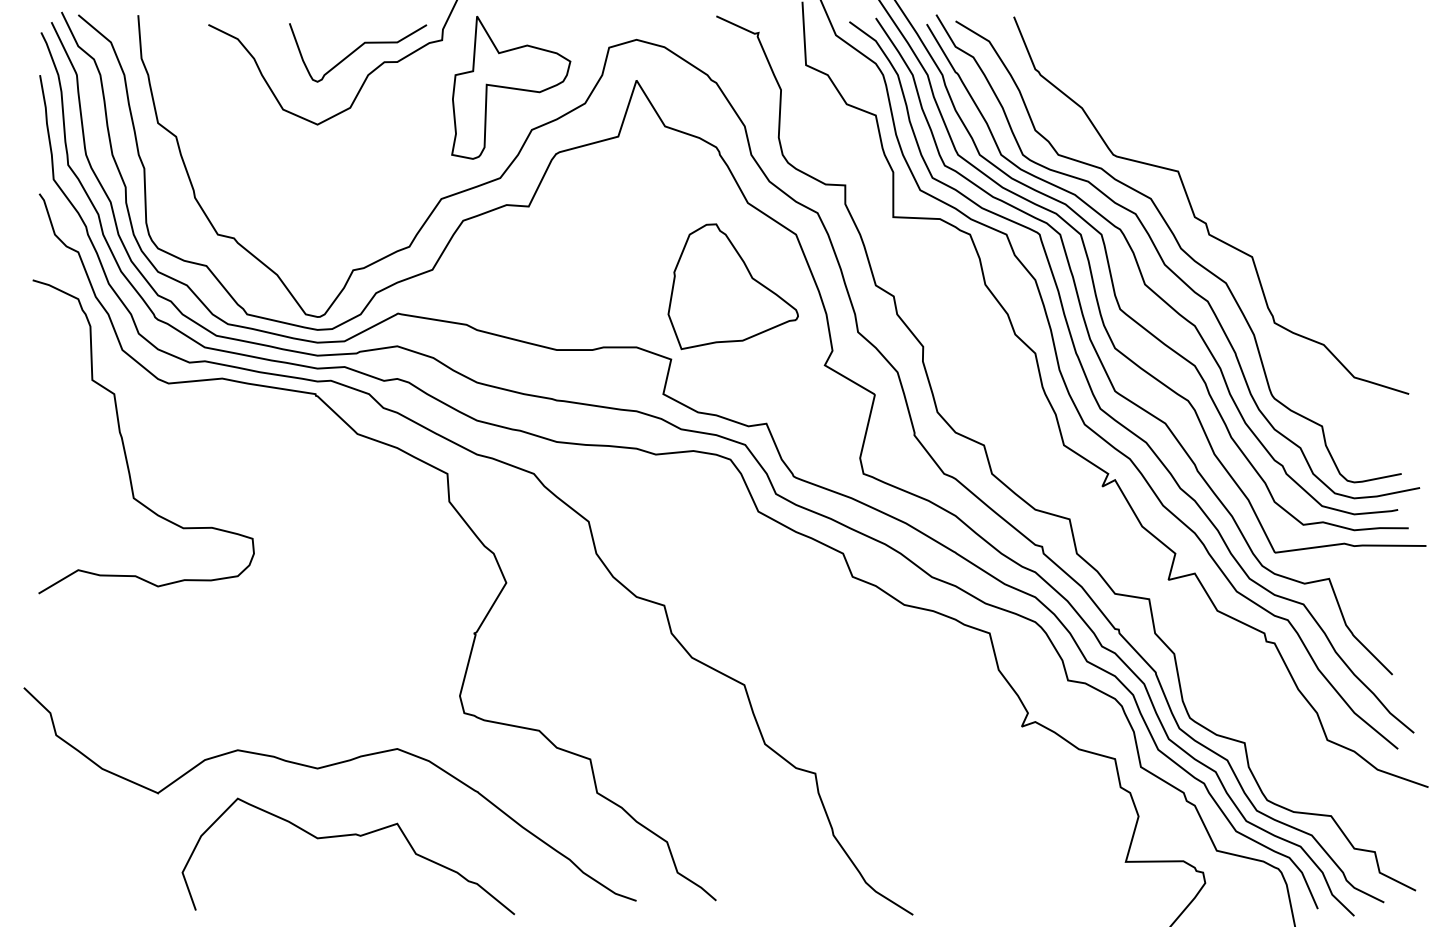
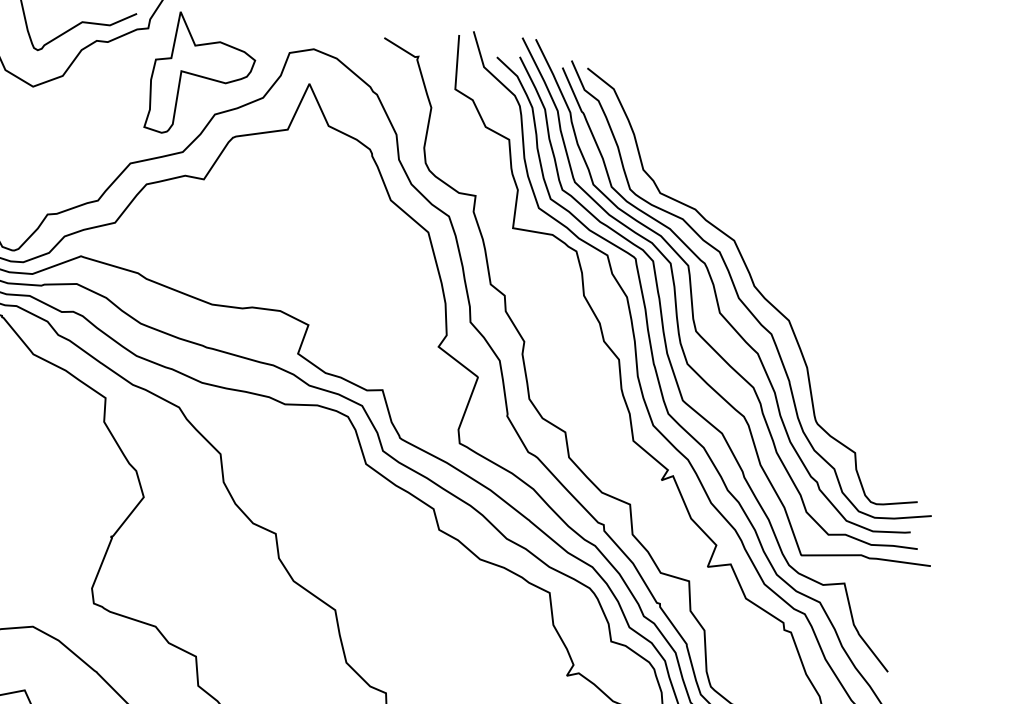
curve: (1201, 219) -> (775, 263), removed
part: (732, 286) -> (368, 269), removed

